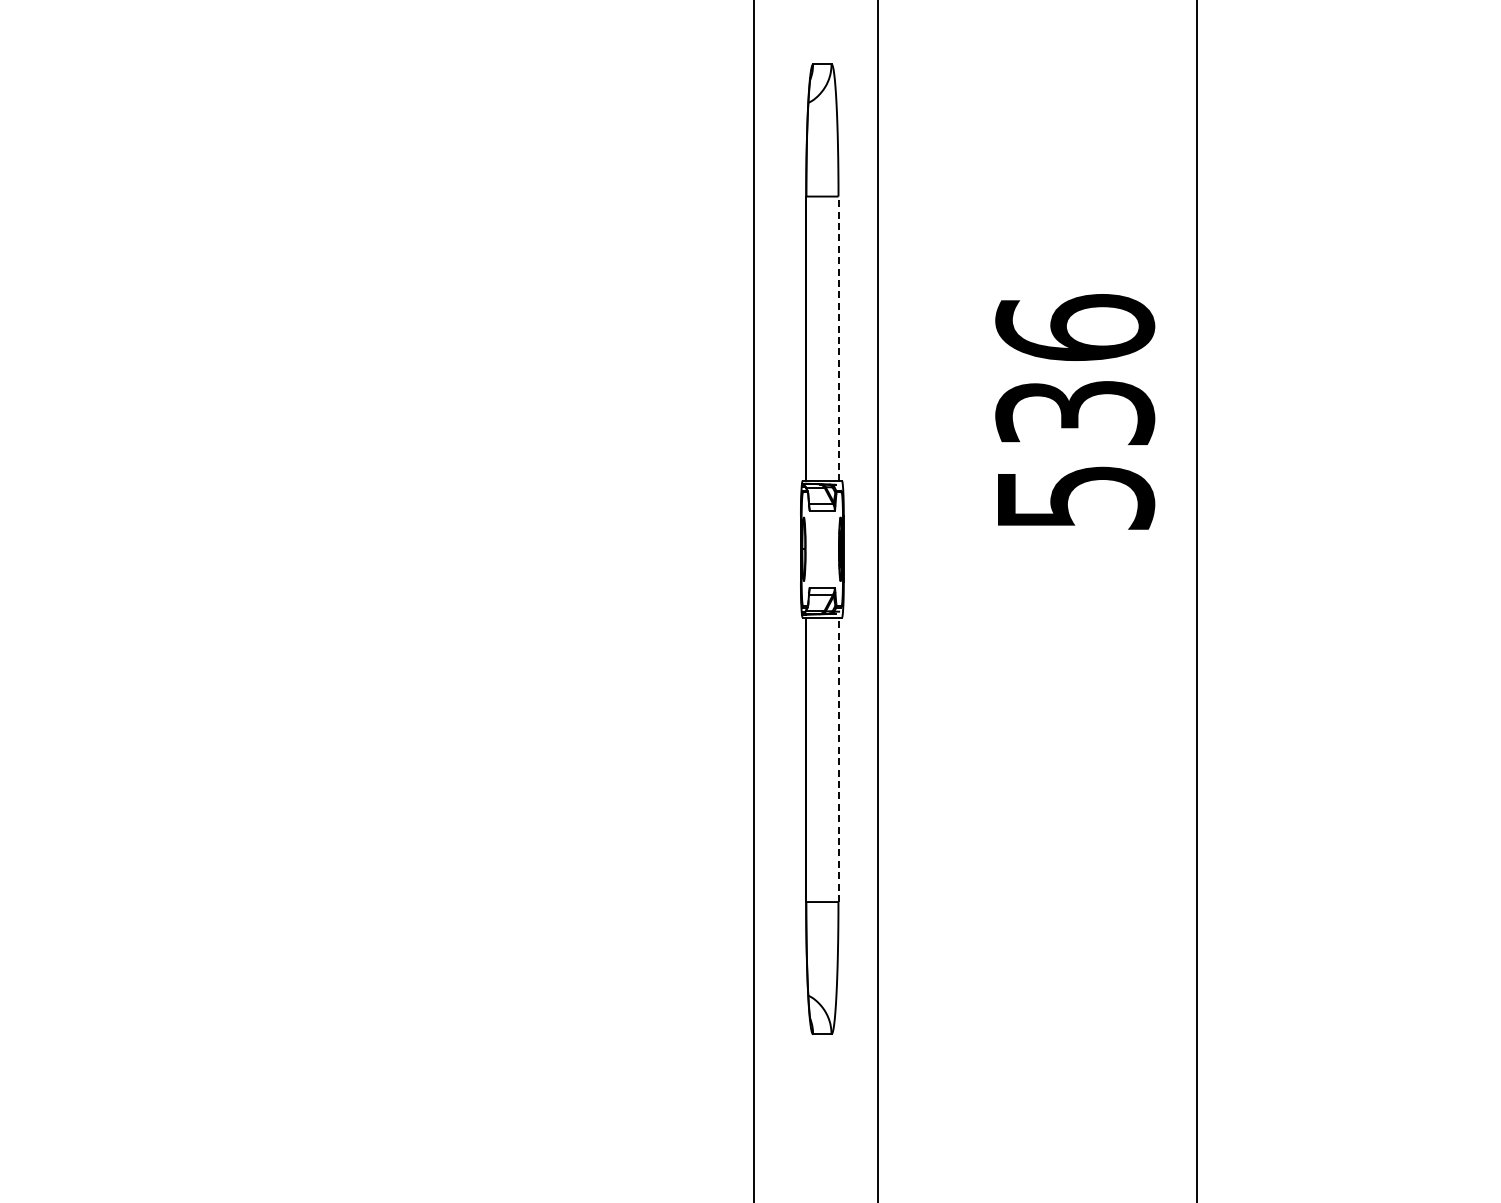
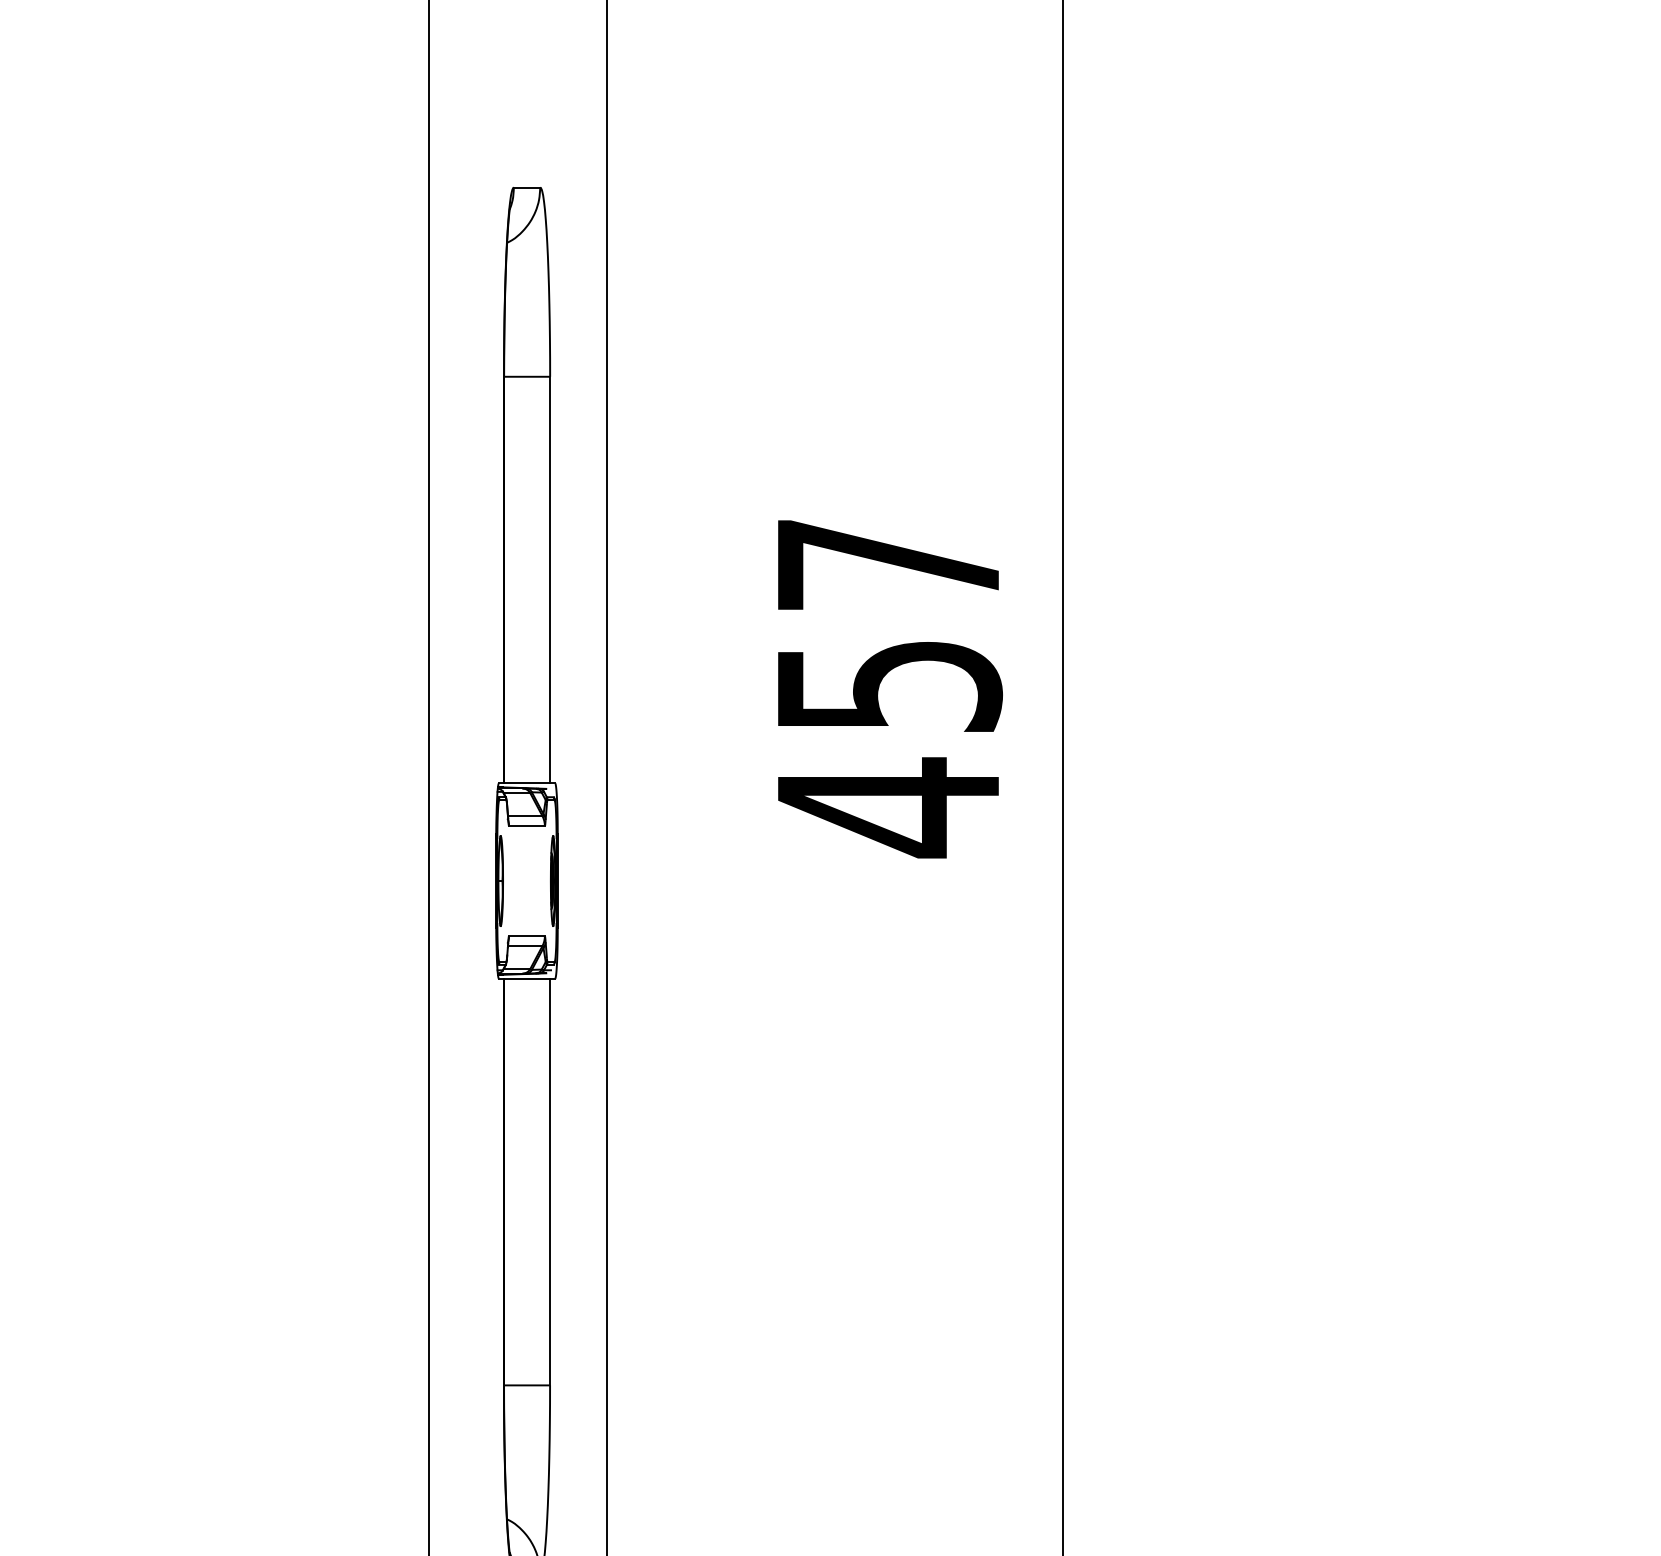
line: (838, 338) -> (550, 579), dashed -> solid
text: (1075, 413) -> (888, 686), 536 -> 457
line: (838, 759) -> (550, 1181), dashed -> solid

